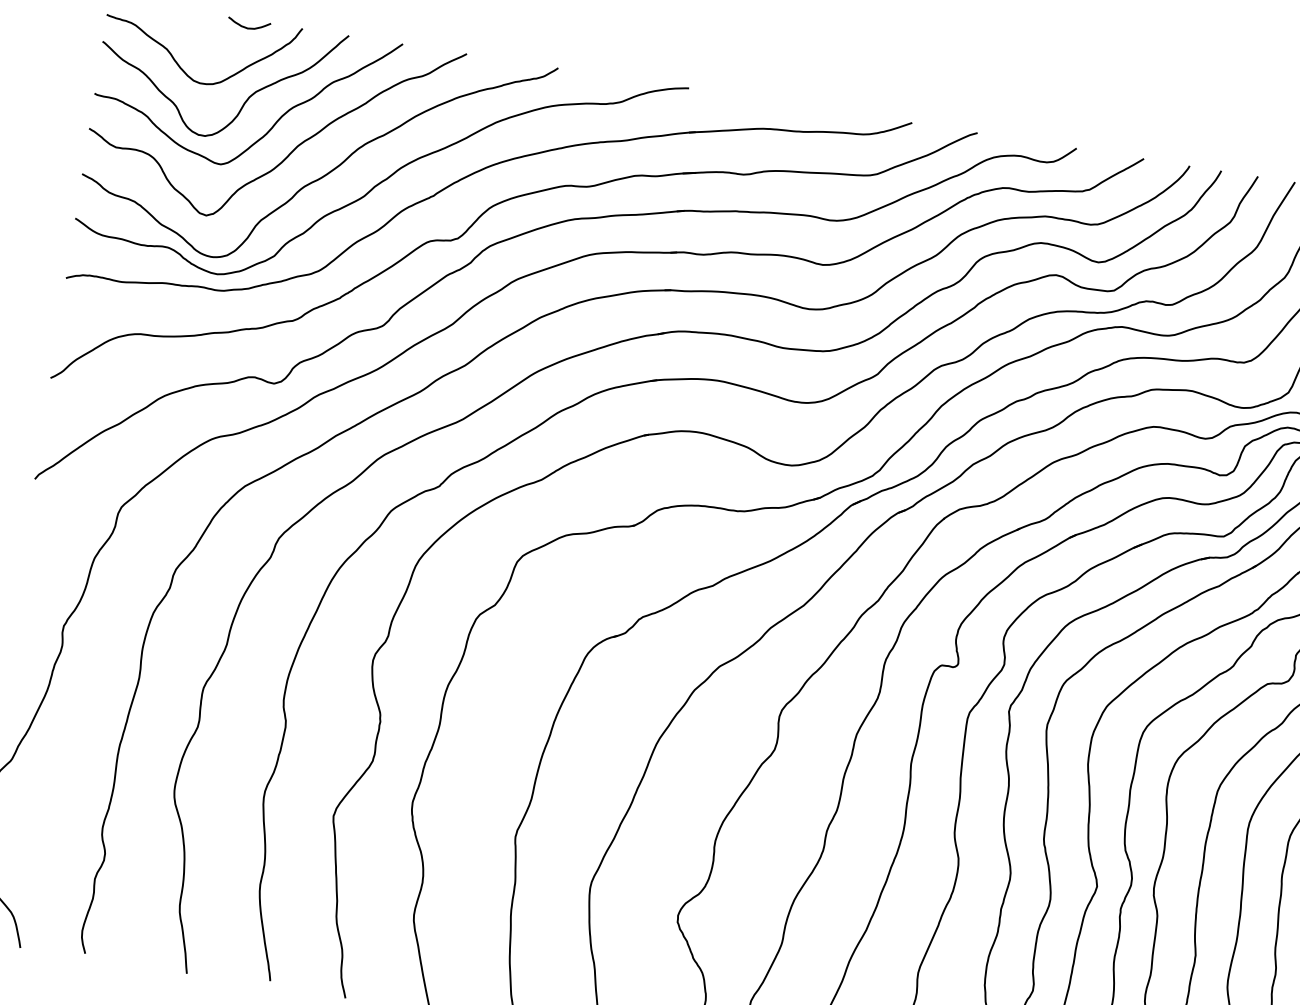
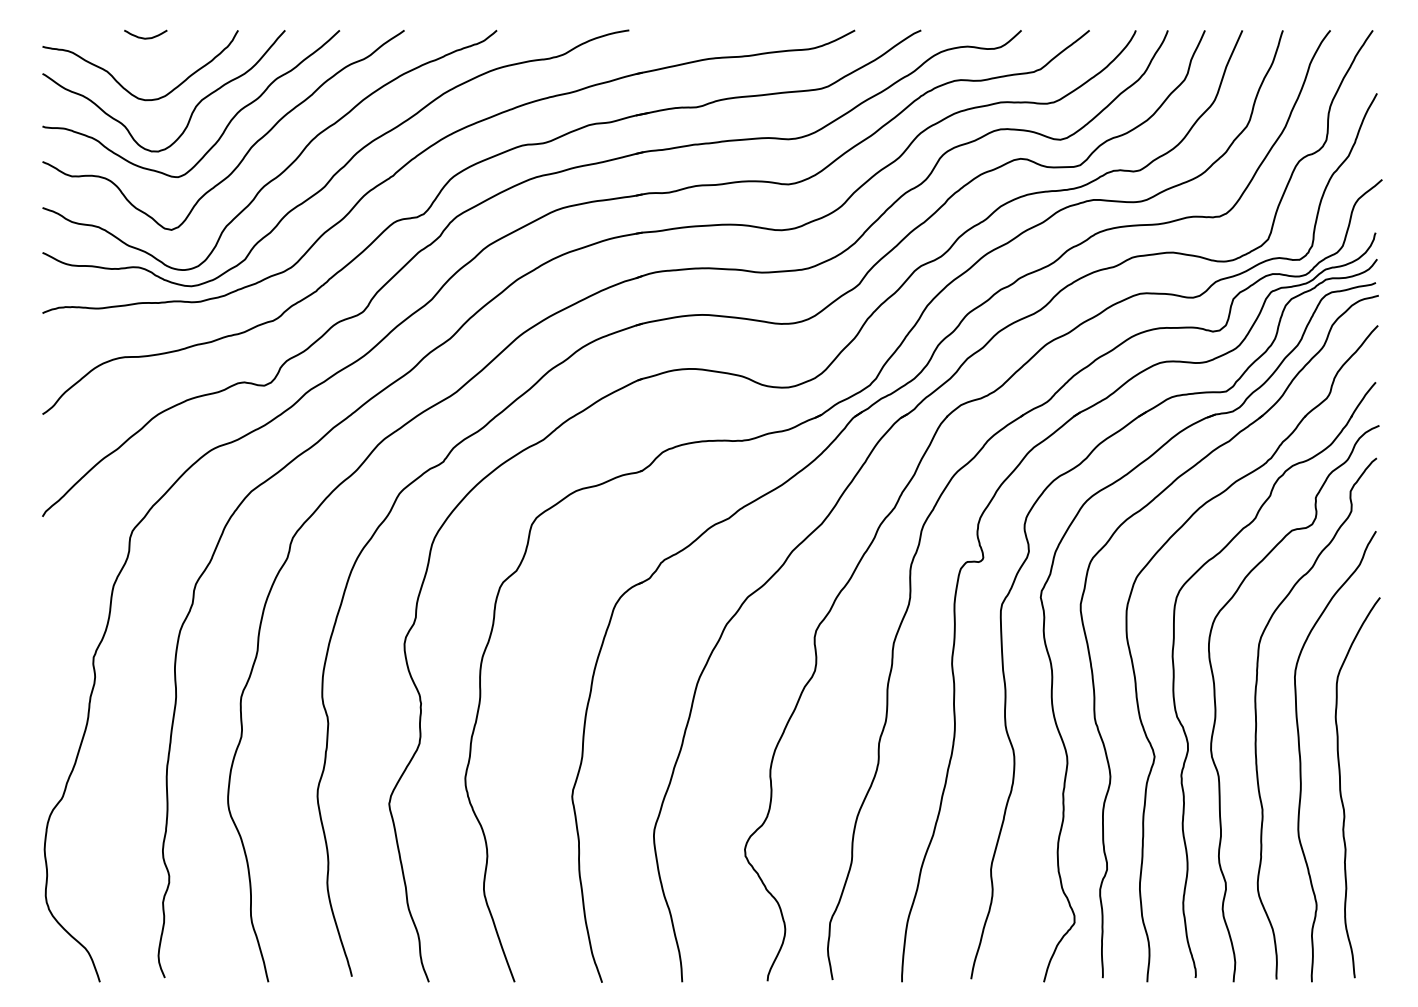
curve: (248, 27) -> (145, 37), moved

